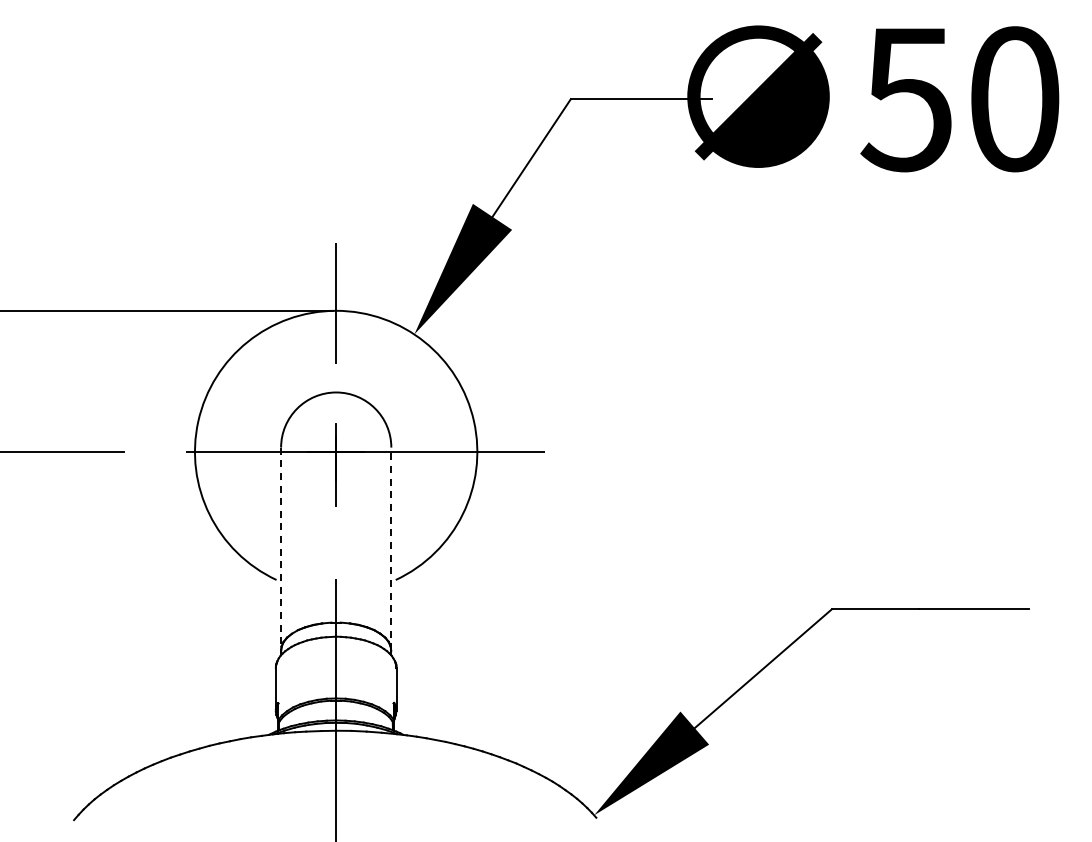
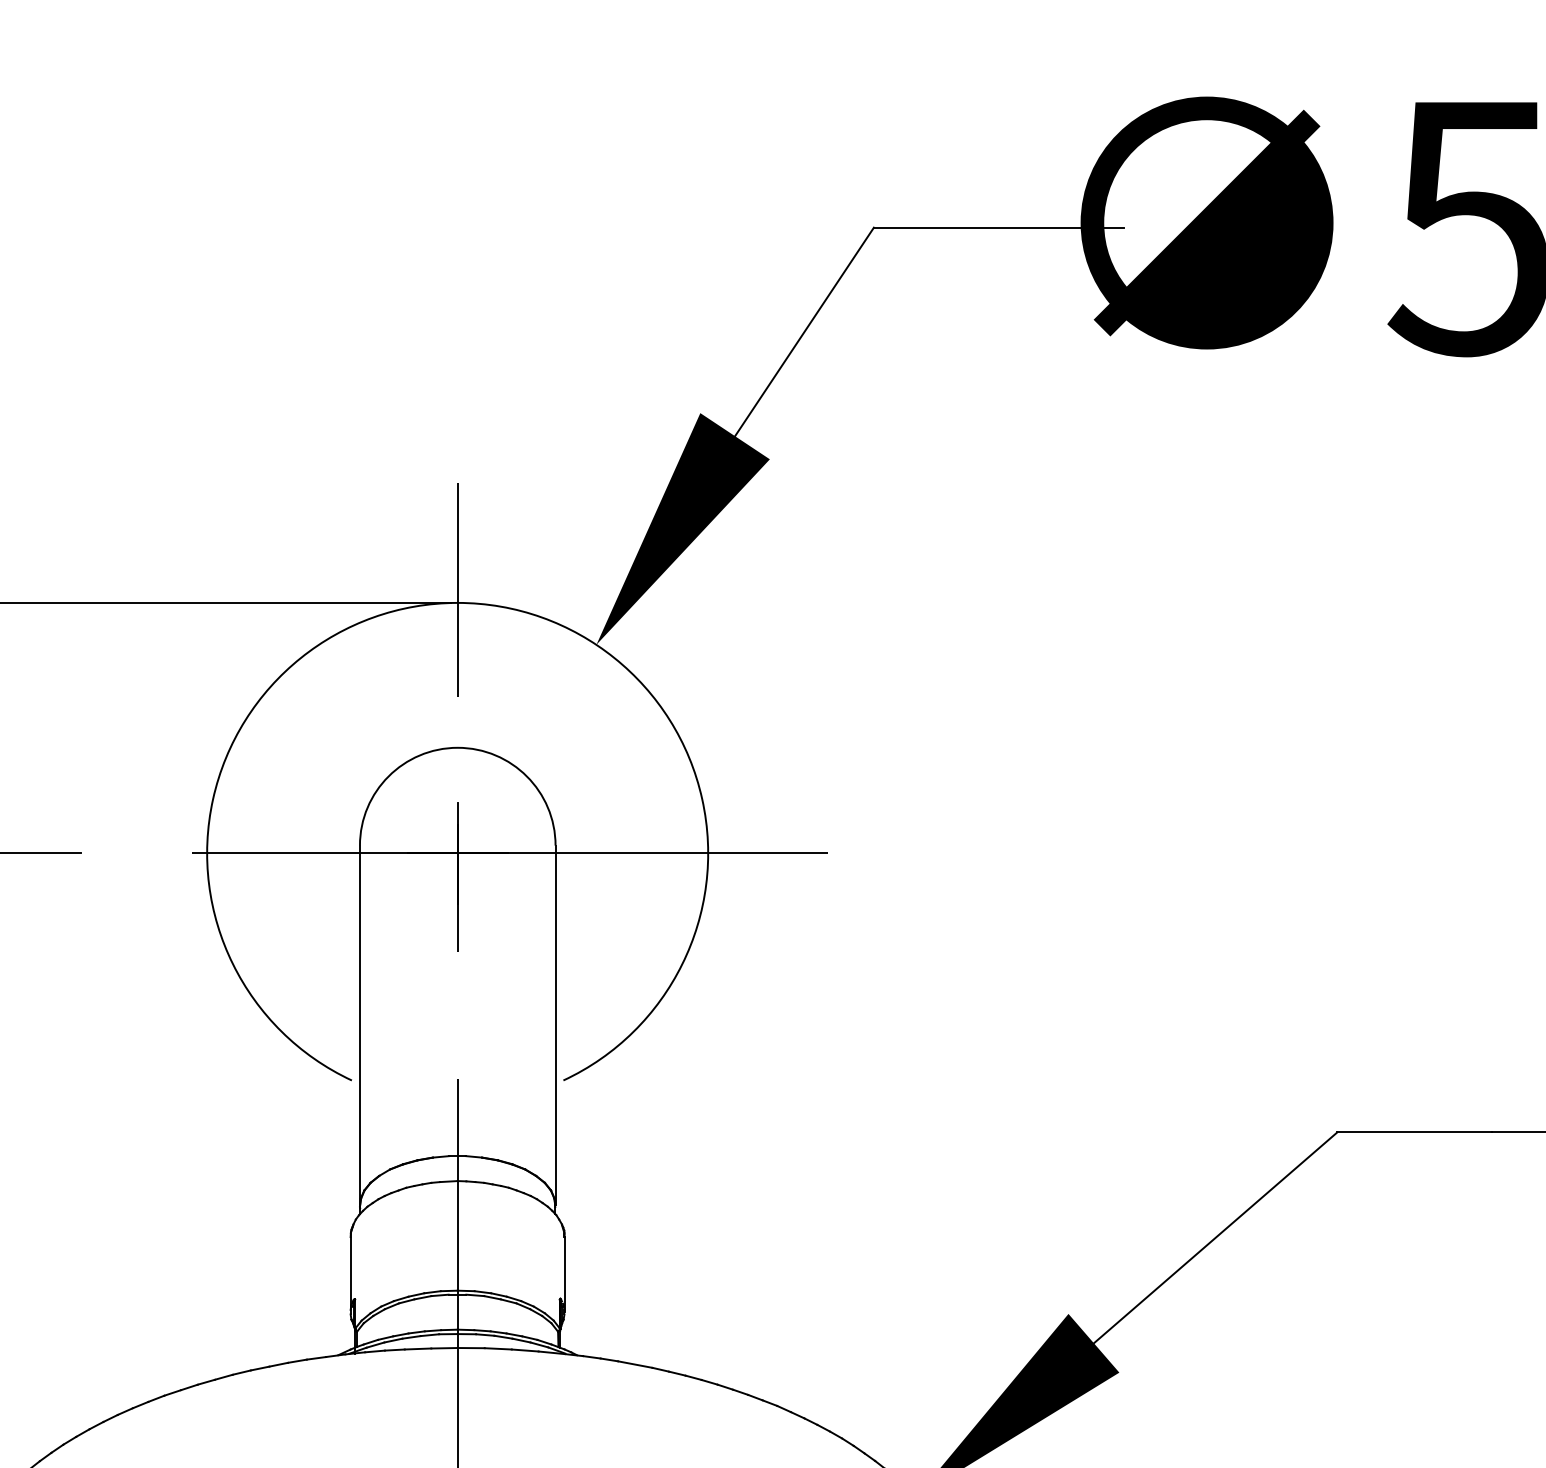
line: (391, 548) -> (555, 1024), dashed -> solid
line: (281, 549) -> (360, 1026), dashed -> solid

